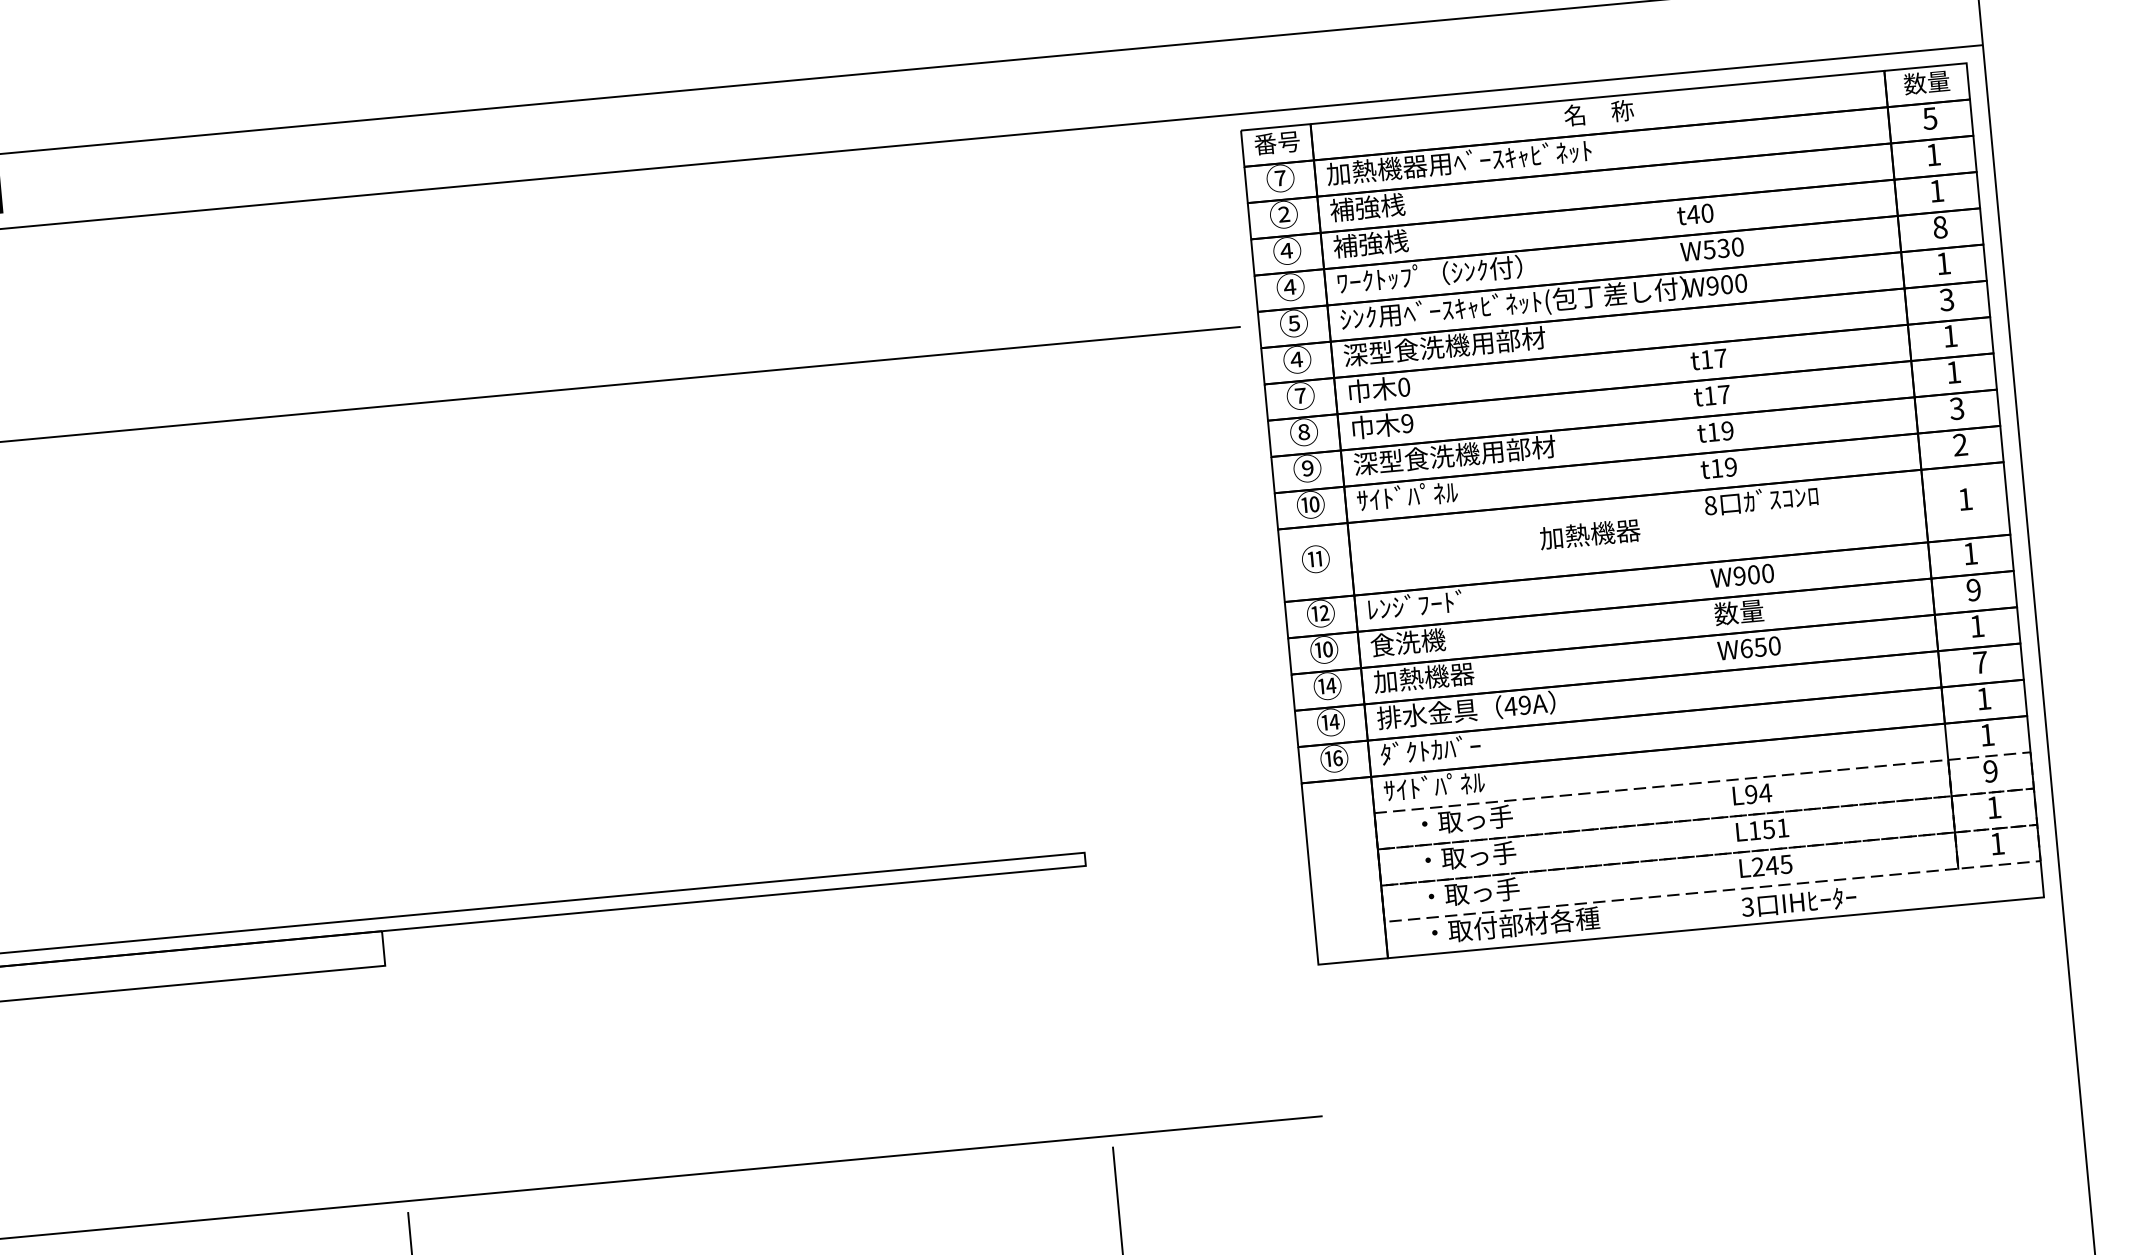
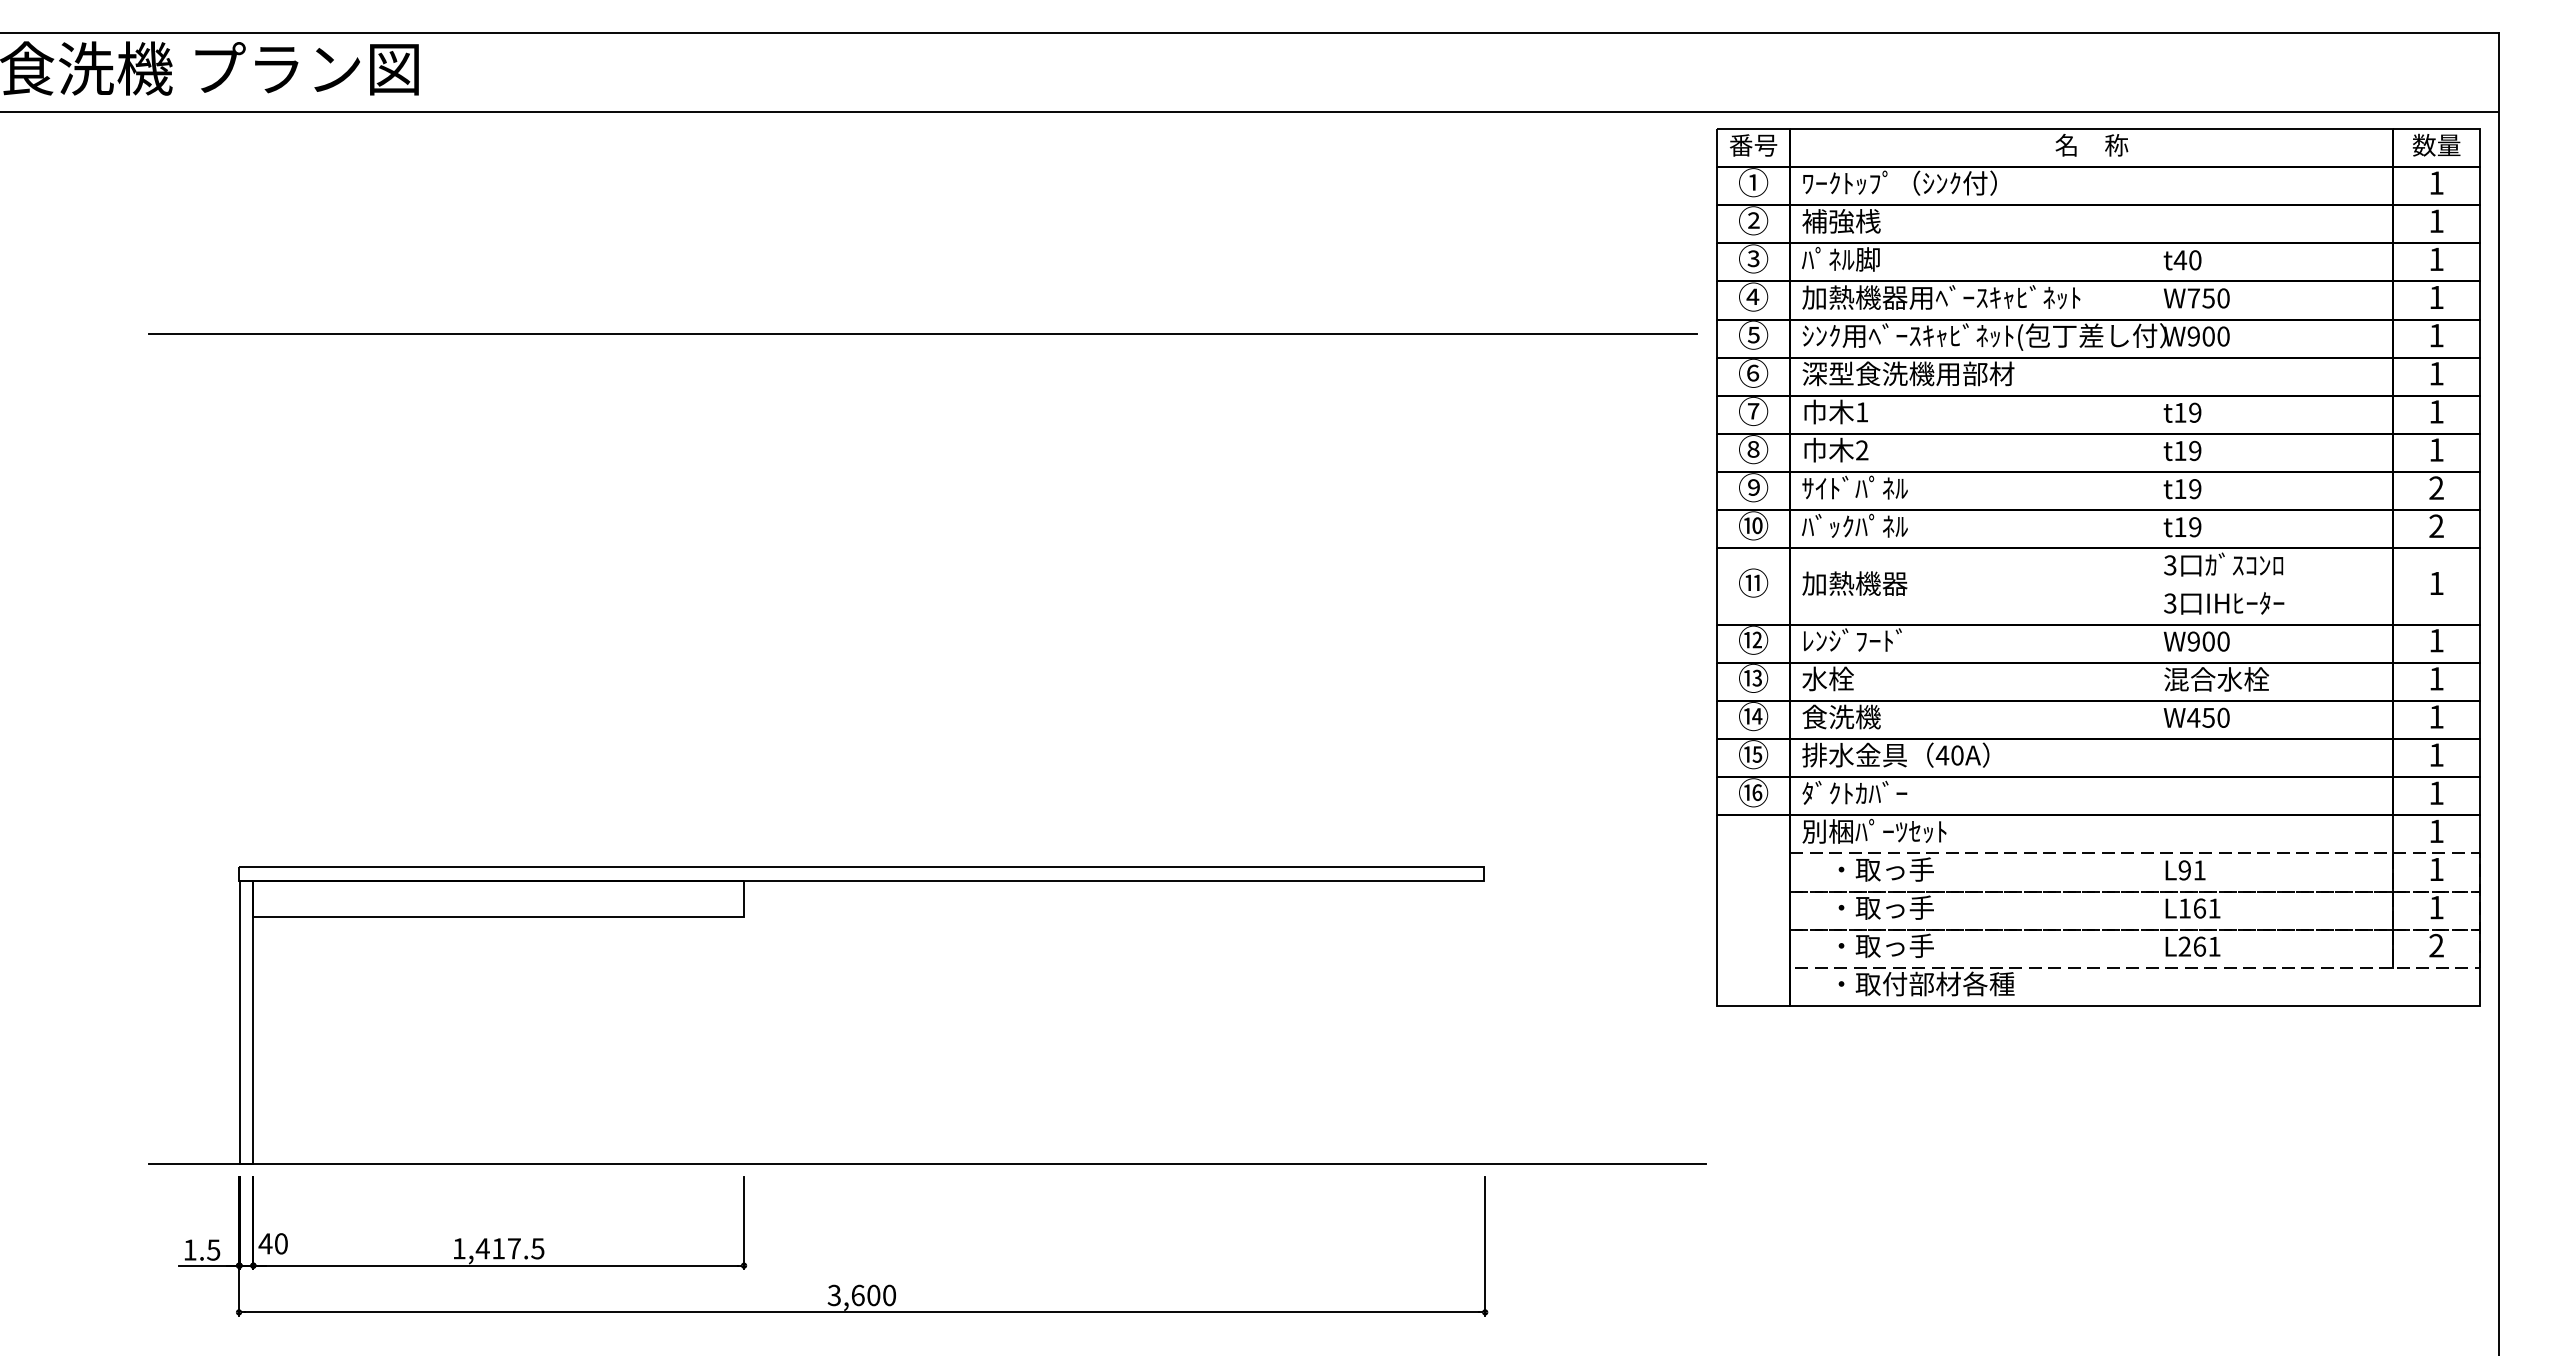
text: (1930, 118) -> (2436, 182), 5 -> 1
text: (1459, 161) -> (1941, 182), 加熱機器用ﾍﾞｰｽｷｬﾋﾞﾈｯﾄ -> ﾜｰｸﾄｯﾌﾟ（ｼﾝｸ付）
text: (1280, 178) -> (1753, 182), ⑦ -> ①
text: (1940, 227) -> (2436, 297), 8 -> 1
text: (1369, 243) -> (1840, 259), 補強桟 -> ﾊﾟﾈﾙ脚
text: (1715, 249) -> (2200, 298), W530 -> W750
text: (1286, 250) -> (1752, 258), ④ -> ③
text: (1469, 271) -> (1941, 297), ﾜｰｸﾄｯﾌﾟ（ｼﾝｸ付） -> 加熱機器用ﾍﾞｰｽｷｬﾋﾞﾈｯﾄ
text: (1946, 299) -> (2436, 373), 3 -> 1
text: (1721, 358) -> (2195, 412), t17 -> t19
text: (1296, 359) -> (1752, 372), ④ -> ⑥
text: (1404, 387) -> (1862, 412), 0 -> 1
text: (1724, 394) -> (2195, 450), t17 -> t19
text: (1956, 408) -> (2436, 487), 3 -> 2
text: (1407, 423) -> (1862, 450), 9 -> 2
text: (1454, 454) -> (1908, 487), 深型食洗機用部材 -> ｻｲﾄﾞﾊﾟﾈﾙ
text: (1381, 497) -> (1827, 525), ｻｲﾄﾞﾊﾟﾈﾙ -> ﾊﾞｯｸﾊﾟﾈﾙ
text: (1710, 505) -> (2170, 565), 8 -> 3
text: (1589, 534) -> (1854, 583), moved
text: (1973, 589) -> (2436, 678), 9 -> 1
text: (1764, 610) -> (2216, 679), 数量 -> 混合水栓
text: (1407, 642) -> (1841, 678), 食洗機 -> 水栓
text: (1327, 648) -> (1757, 677), ⑩ -> ⑬
text: (1746, 648) -> (2193, 717), W650 -> W450
text: (1980, 662) -> (2436, 754), 7 -> 1
text: (1423, 677) -> (1854, 716), 加熱機器 -> 食洗機
text: (1525, 705) -> (1957, 755), 49A -> 40A
text: (1334, 721) -> (1757, 754), ⑭ -> ⑮
text: (1990, 771) -> (2436, 869), 9 -> 1
text: (1452, 784) -> (1874, 831), ｻｲﾄﾞﾊﾟﾈﾙ -> 別梱ﾊﾟｰﾂｾｯﾄ
text: (1765, 793) -> (2199, 870), L94 -> L91
text: (1768, 829) -> (2199, 908), L151 -> L161
text: (1997, 843) -> (2436, 945), 1 -> 2
text: (1778, 864) -> (2206, 946), L245 -> L261
text: (1799, 902) -> (2224, 603), moved

